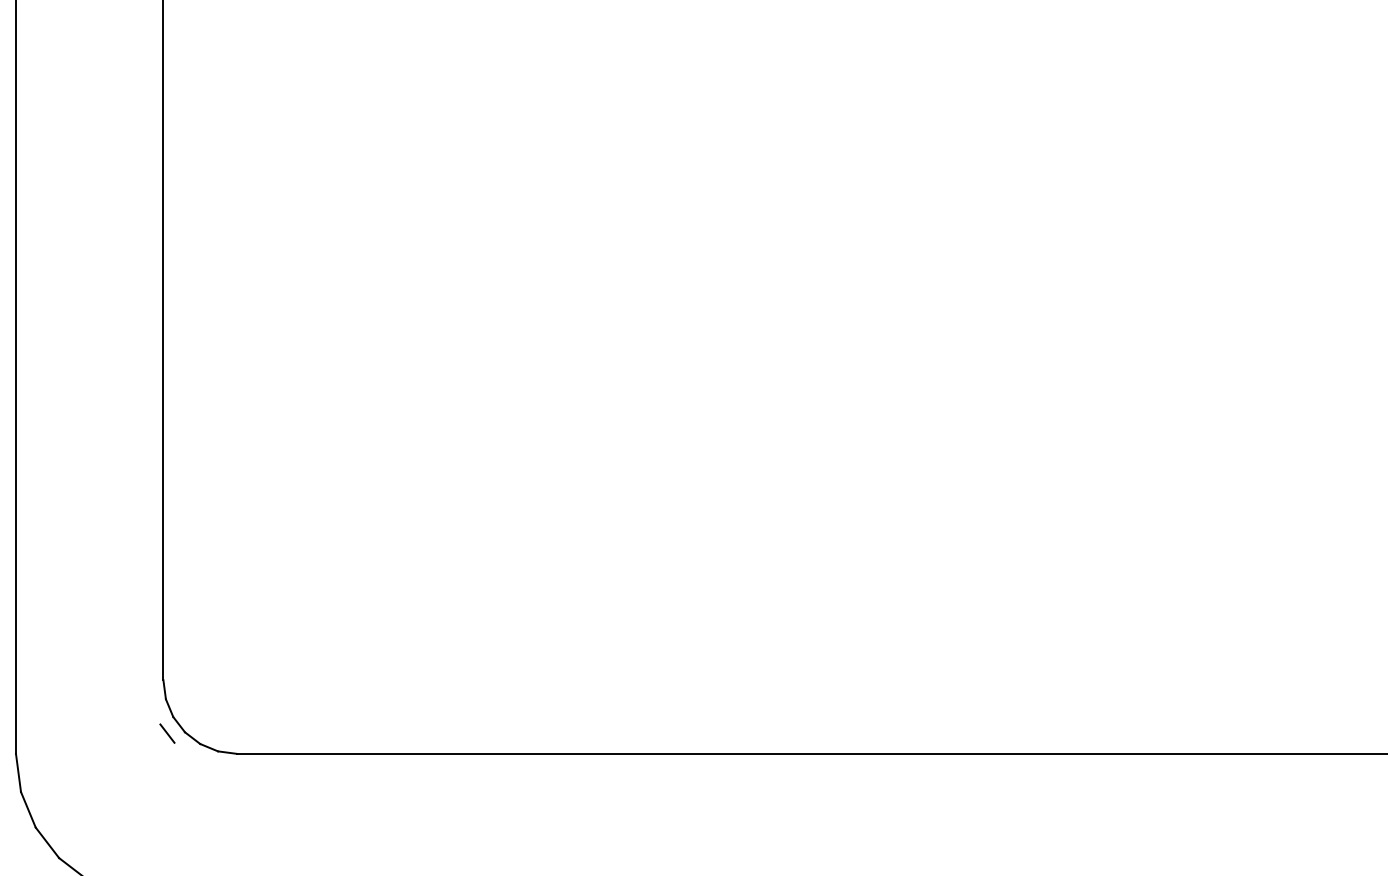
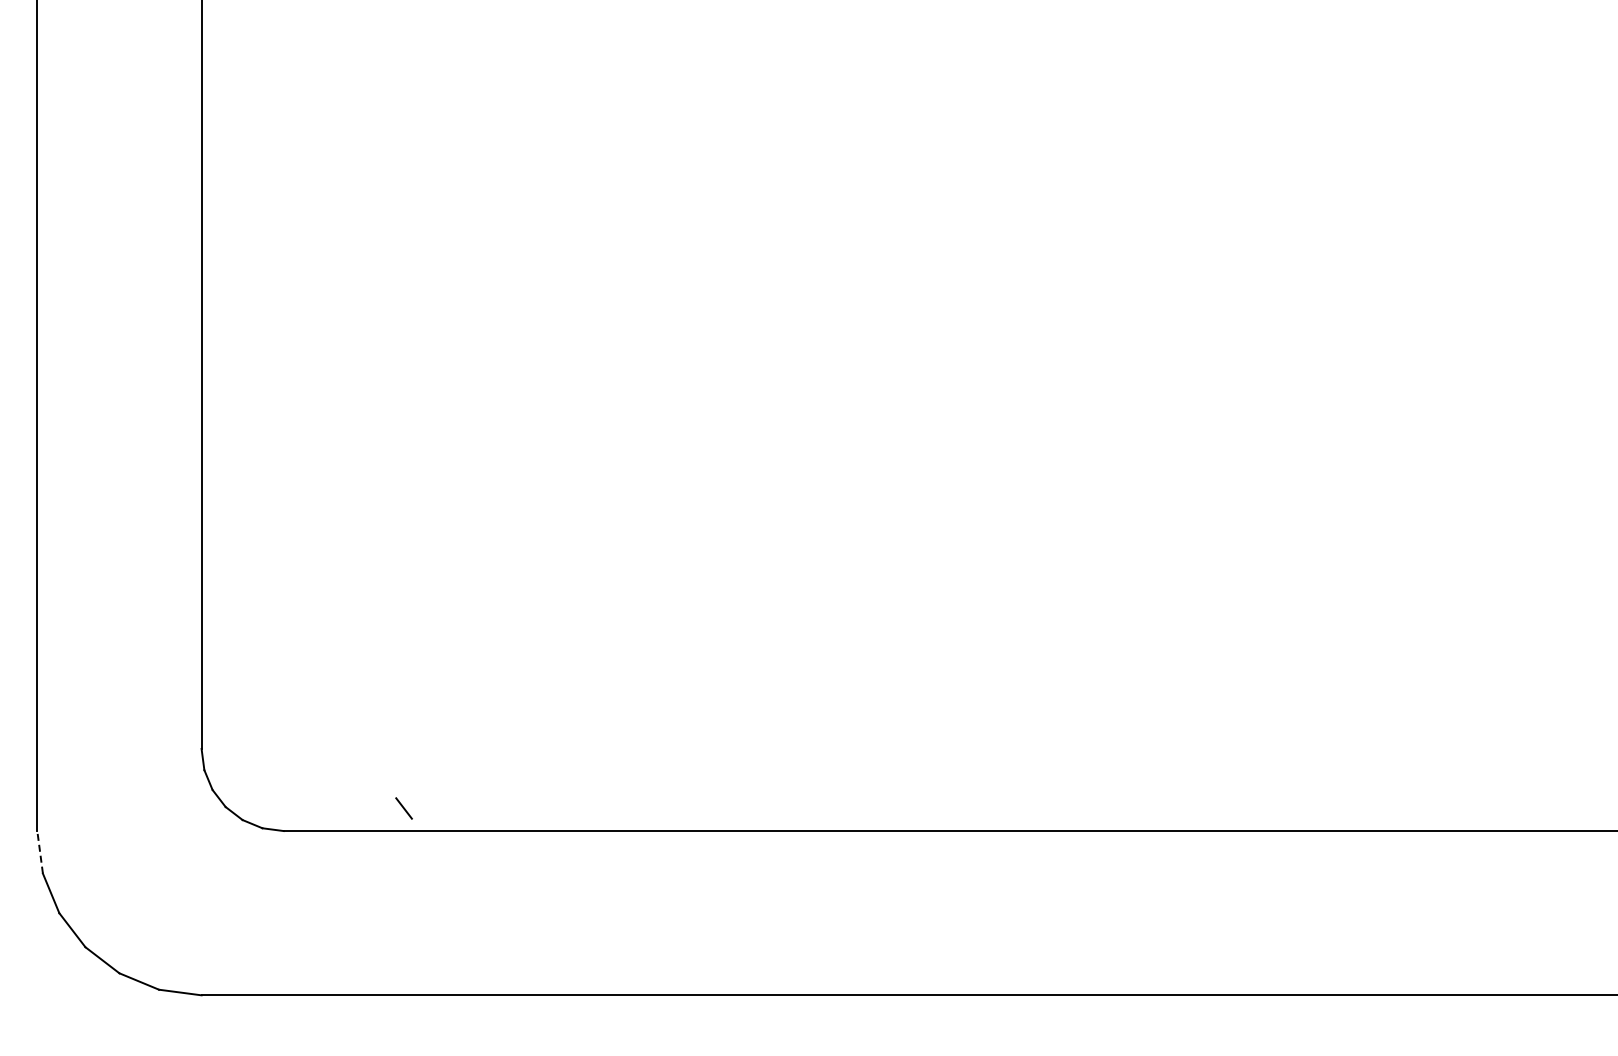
line: (166, 733) -> (403, 808), moved
line: (18, 772) -> (40, 851), solid -> dashed

